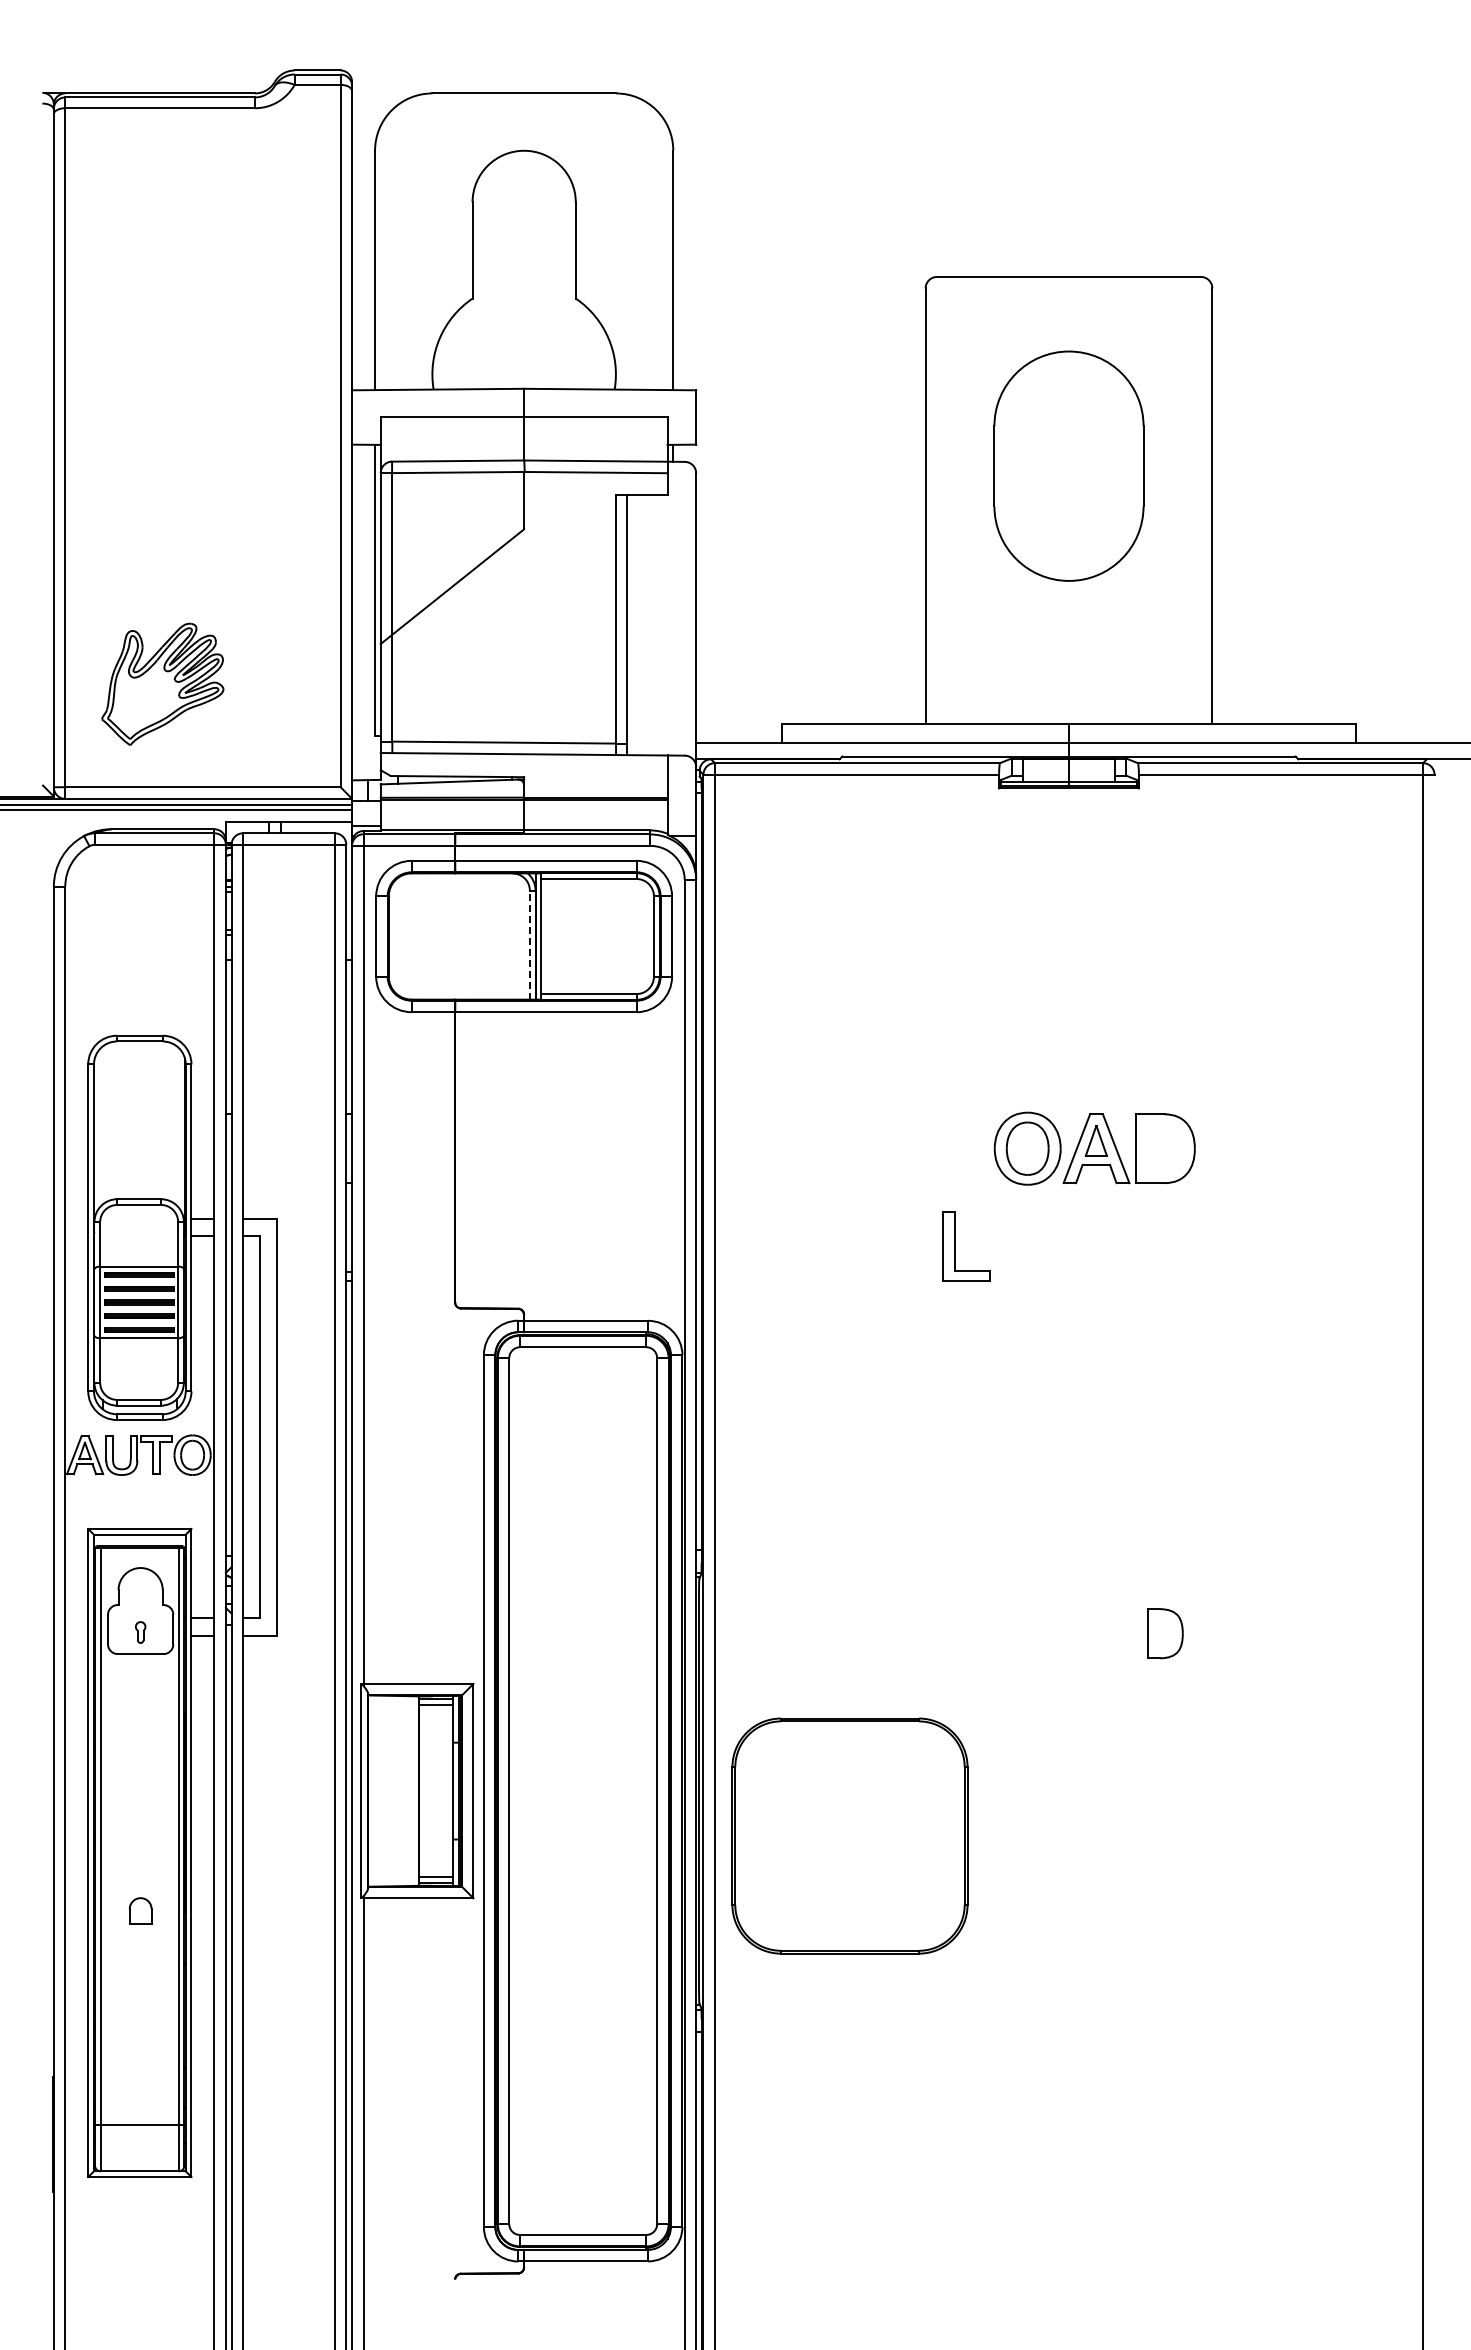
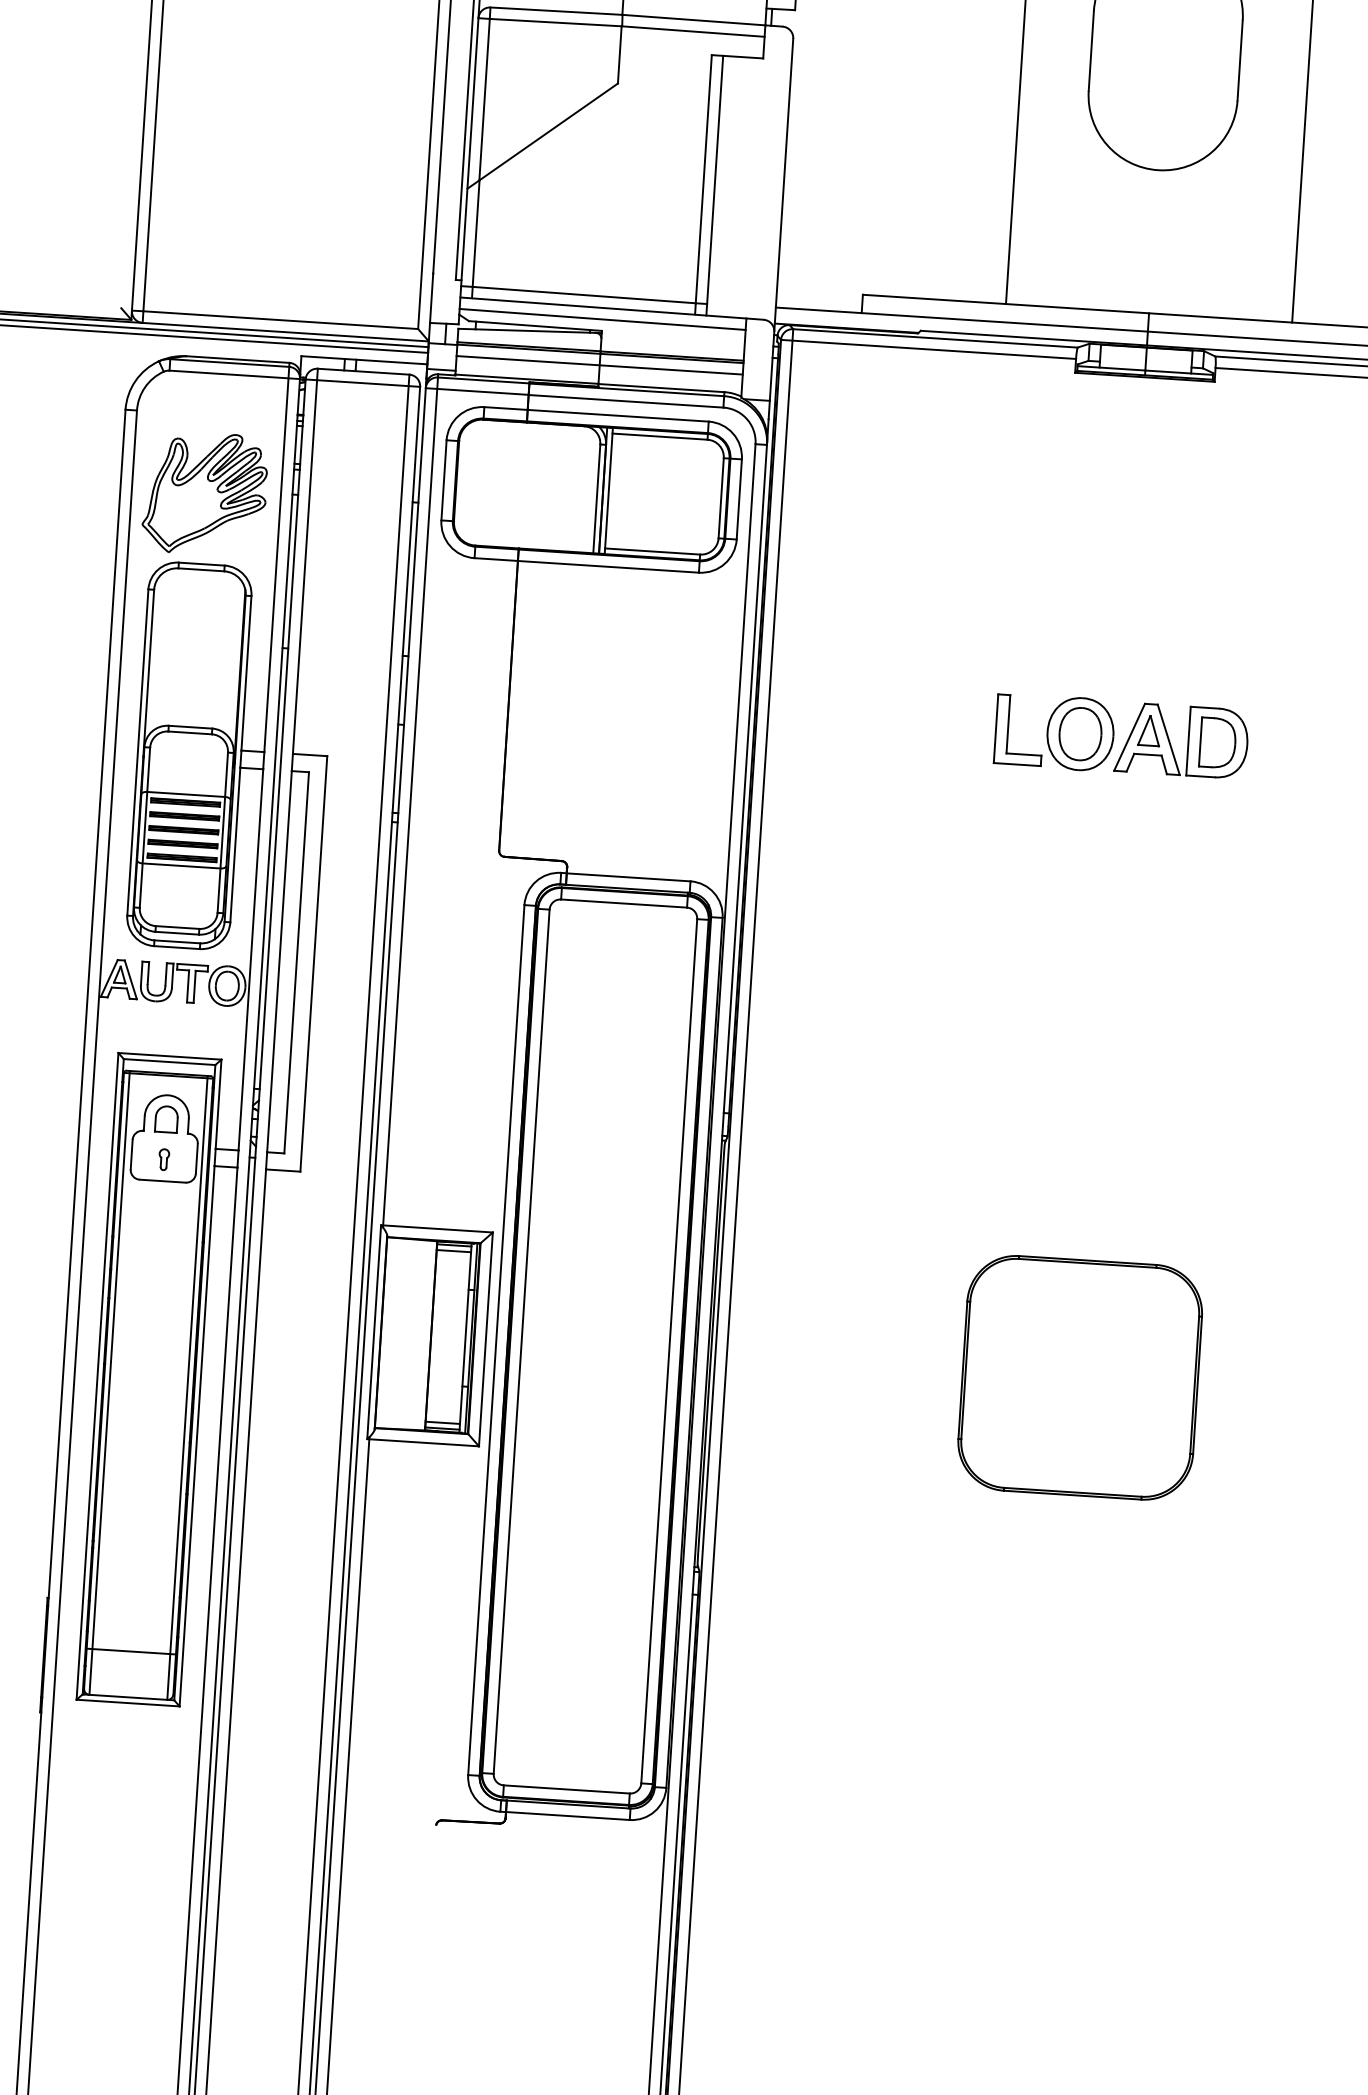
part: (162, 683) -> (205, 492), moved
line: (523, 765) -> (602, 319), added
line: (523, 811) -> (599, 365), added
line: (529, 944) -> (596, 498), dashed -> solid
part: (955, 1246) -> (1008, 729), moved
part: (1165, 1633) -> (1218, 742), moved
part: (849, 1835) -> (1079, 1377), moved
part: (140, 1910) -> (166, 1118), moved

